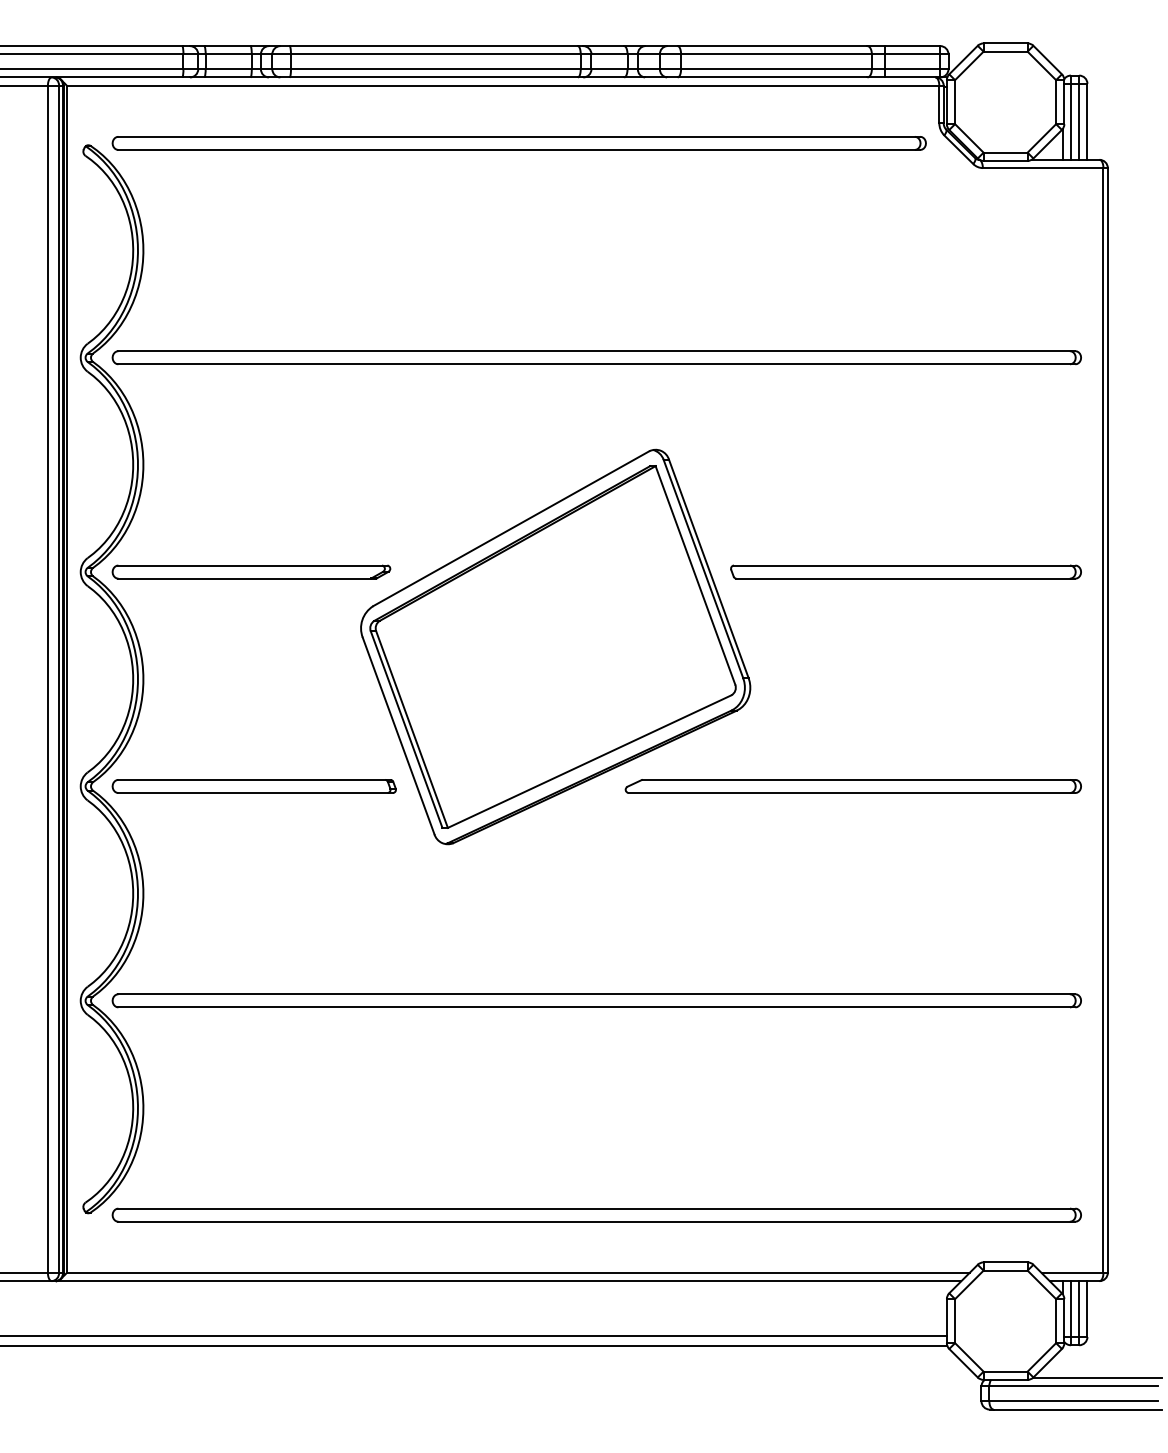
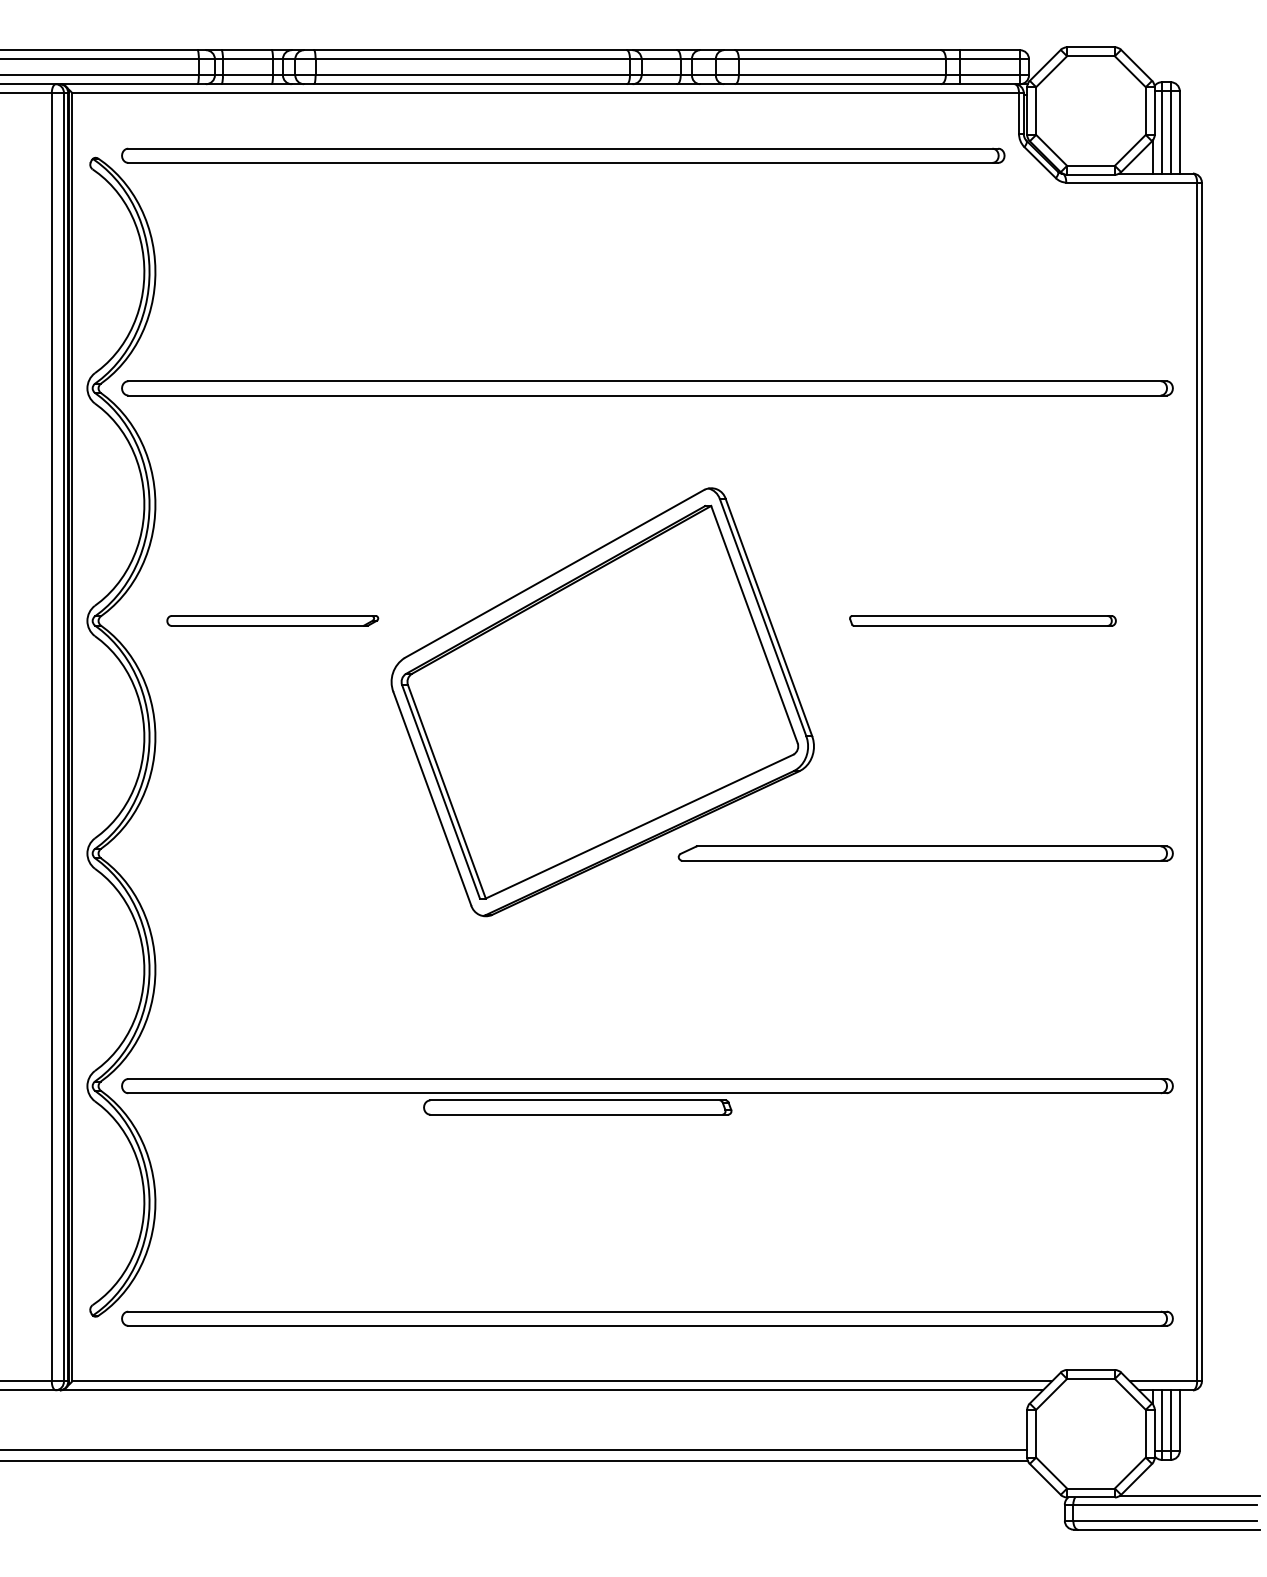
part: (251, 571) -> (272, 620), size x0.7
part: (905, 571) -> (982, 620), size x0.7
part: (254, 786) -> (577, 1107), moved

